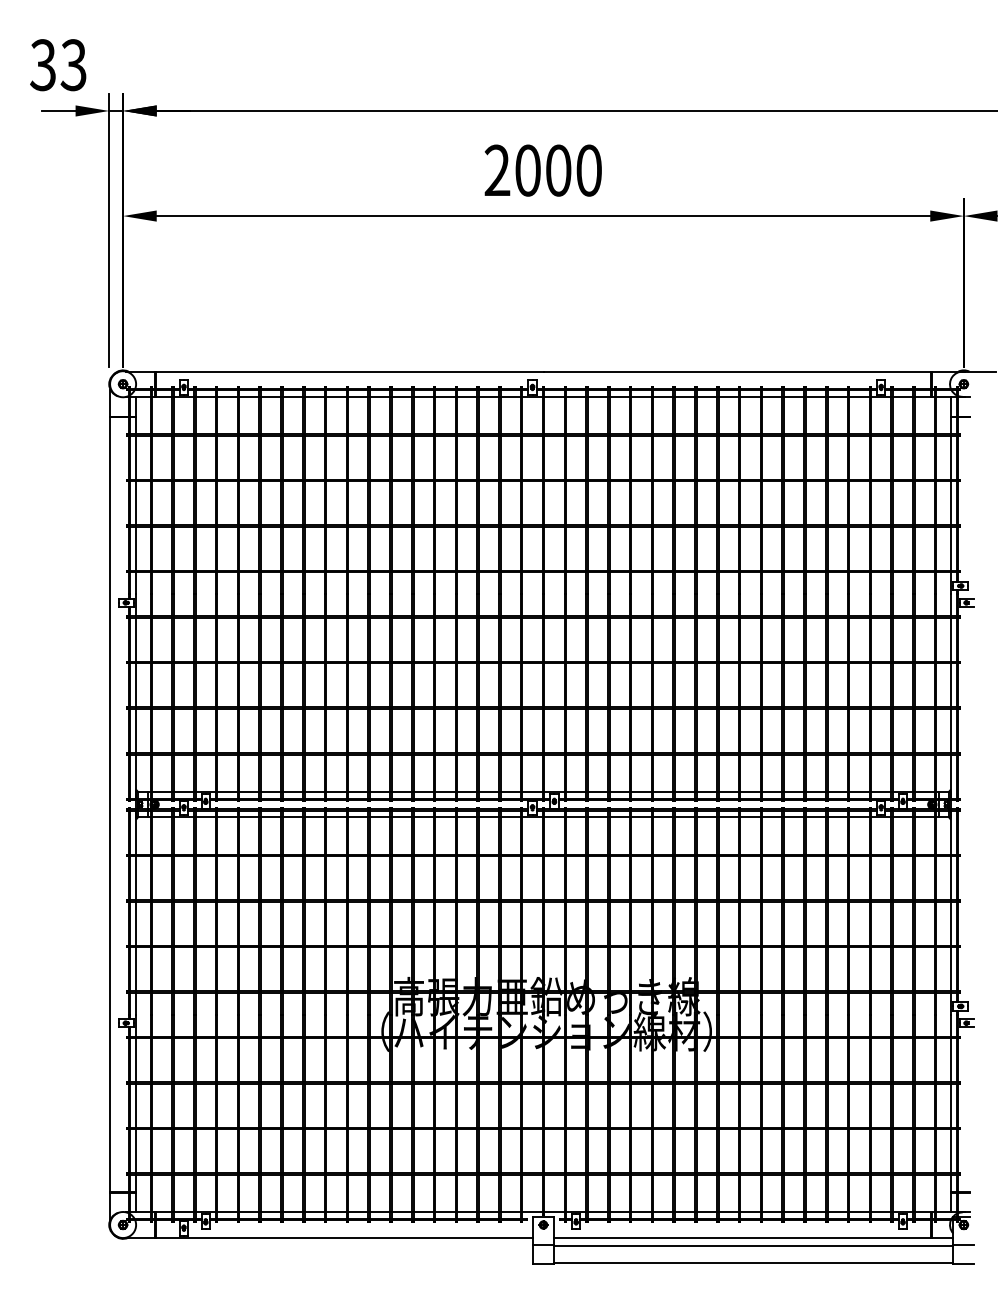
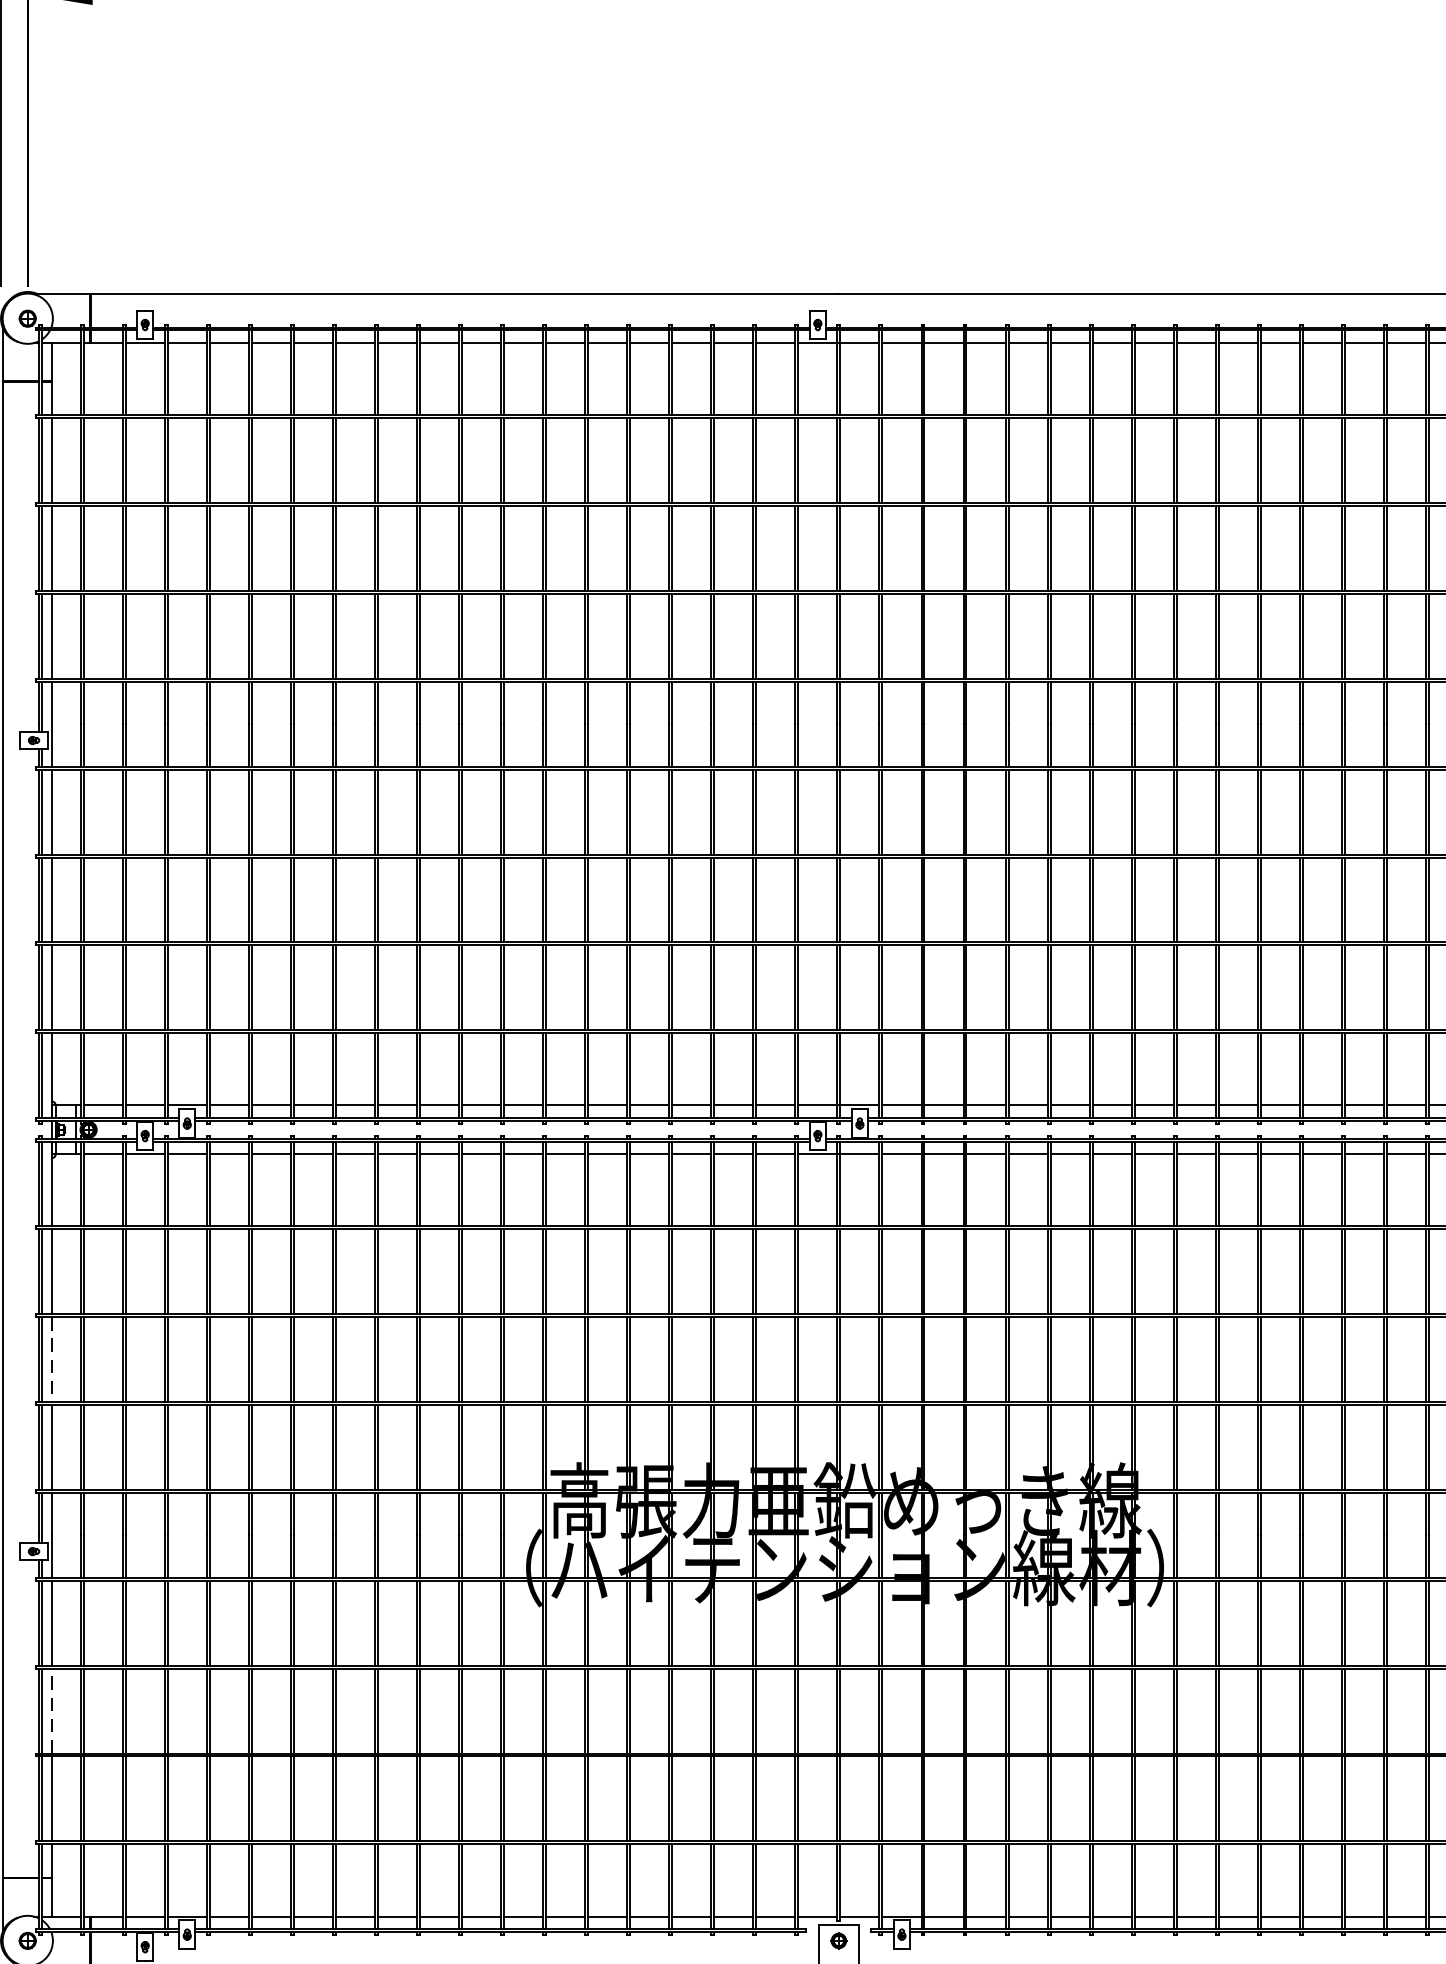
line: (135, 924) -> (51, 1361), solid -> dashed
line: (135, 1105) -> (51, 1710), solid -> dashed

